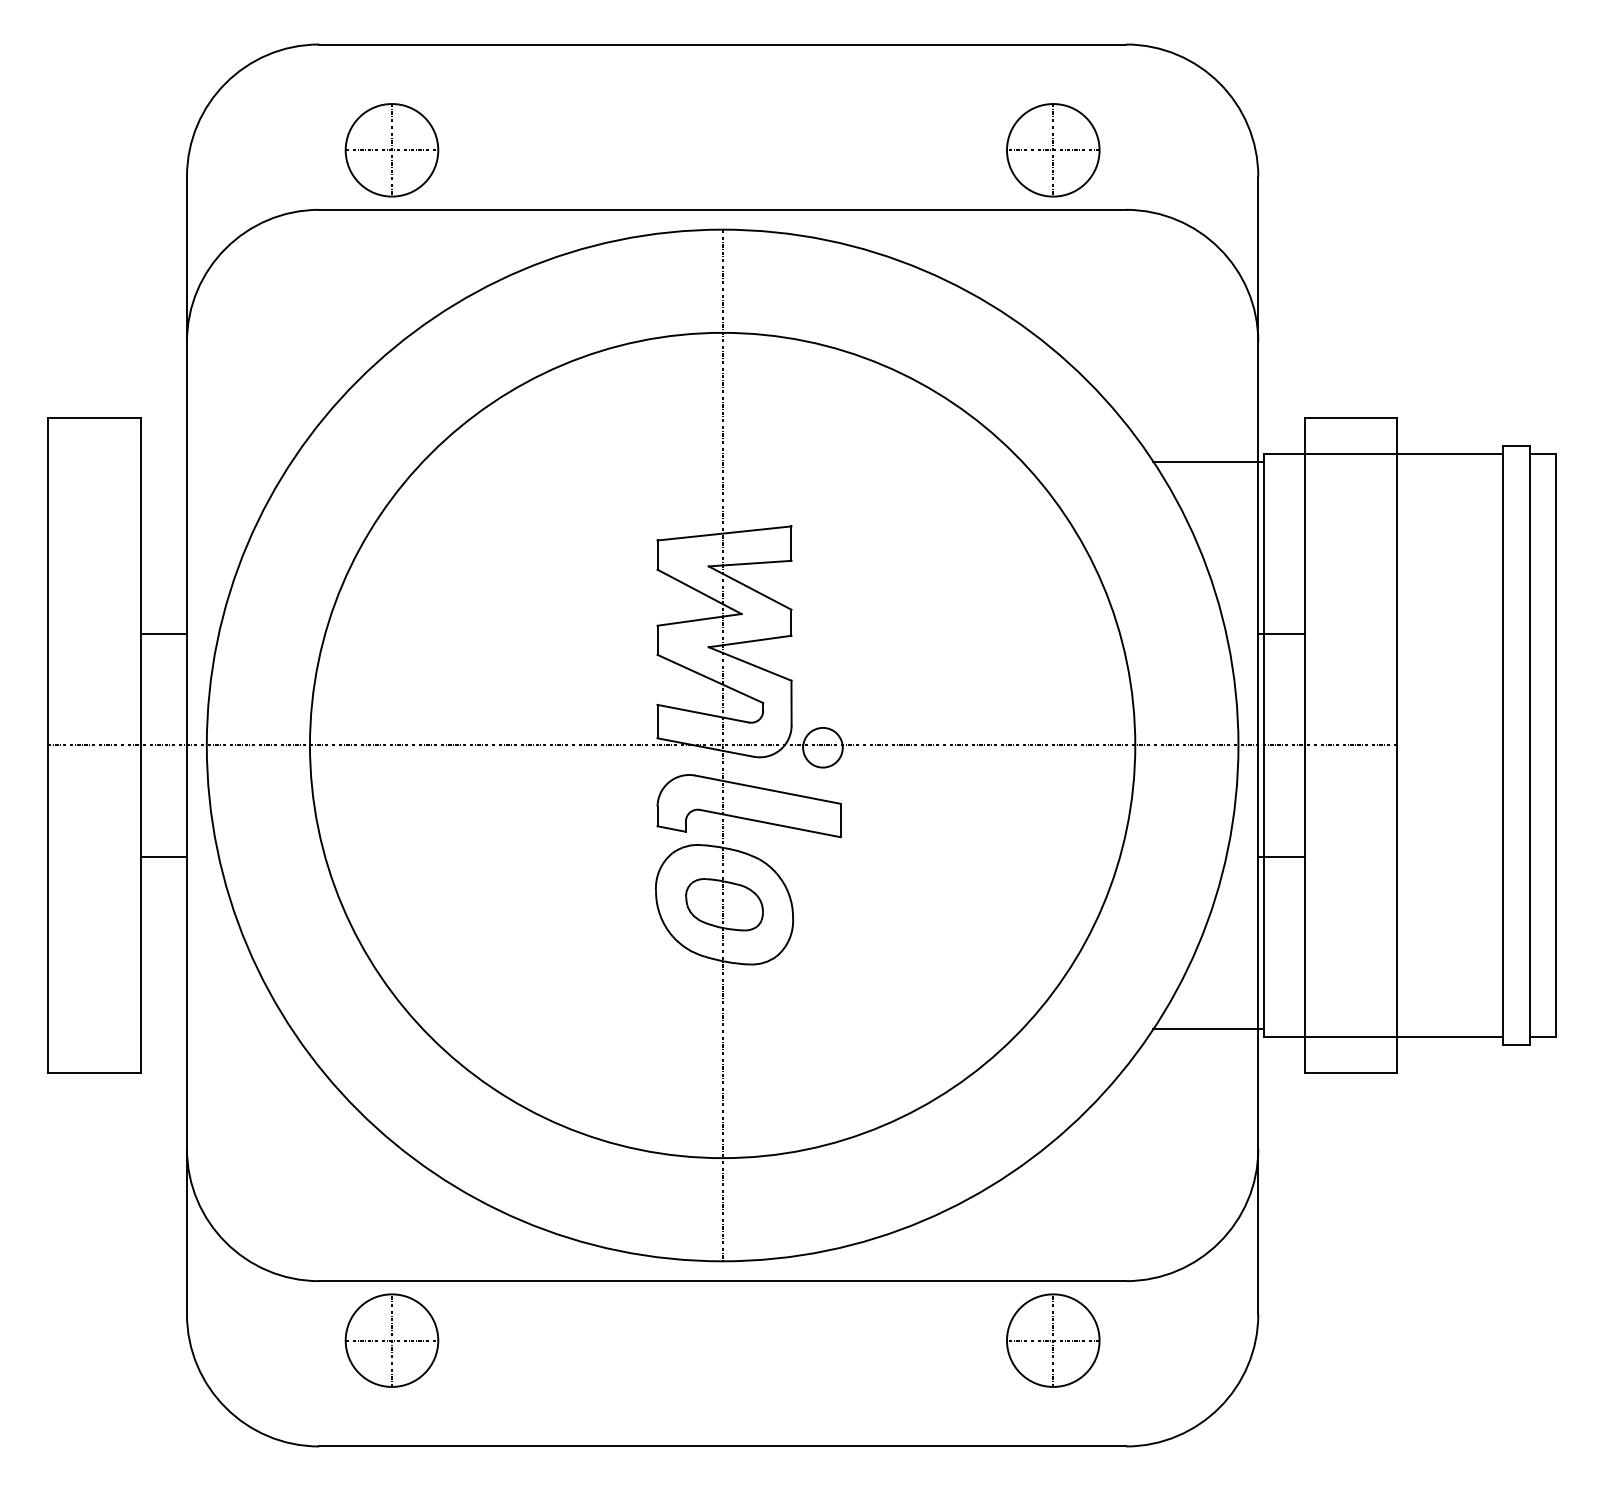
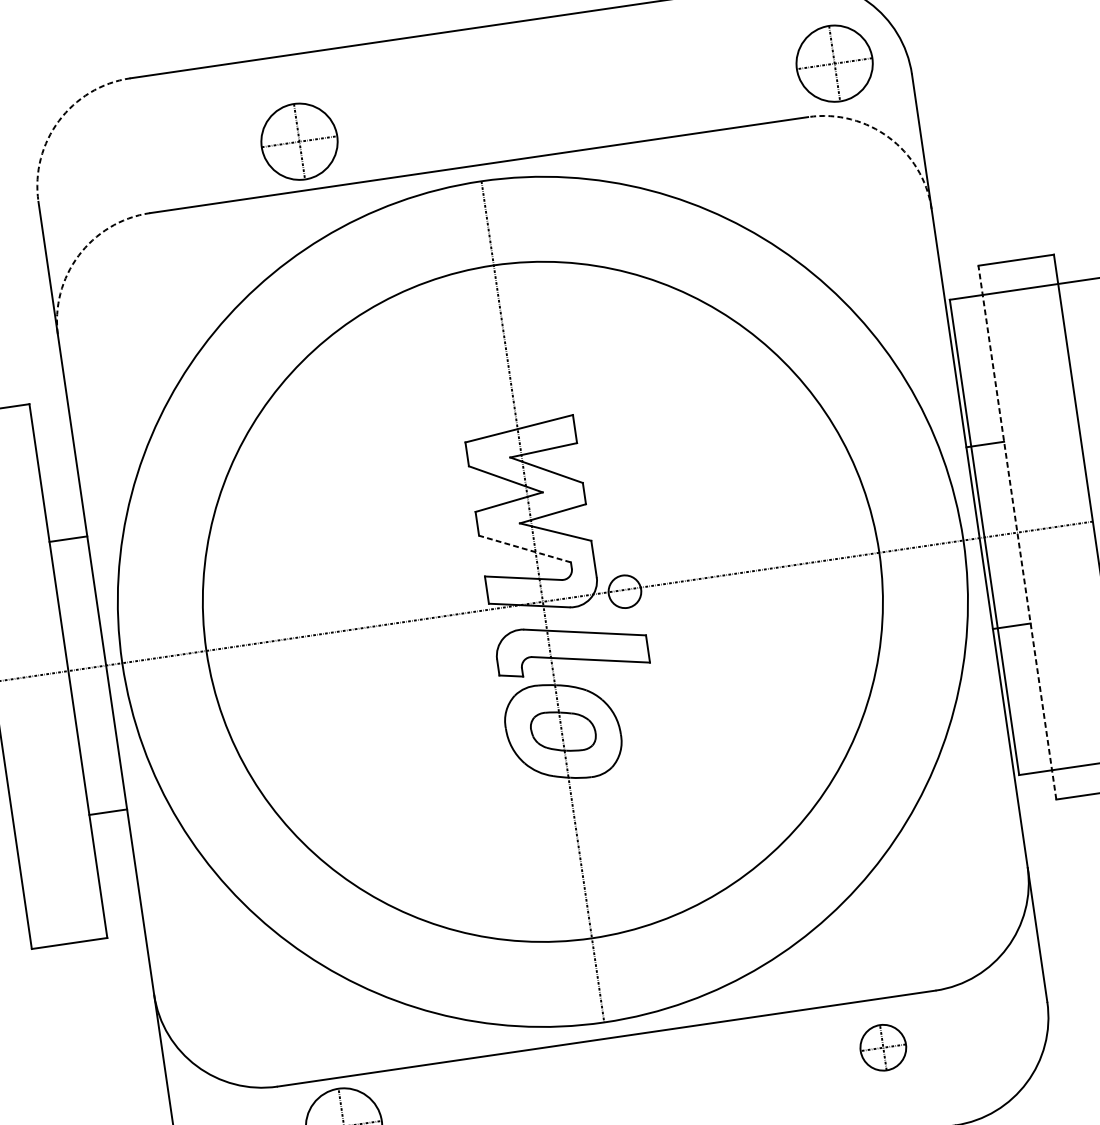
arc: (225, 83) -> (58, 121), solid -> dashed
part: (391, 150) -> (299, 141), moved
part: (1053, 150) -> (834, 63), moved
arc: (225, 248) -> (78, 255), solid -> dashed
arc: (1219, 248) -> (888, 137), solid -> dashed
line: (1208, 461) -> (905, 312), removed
line: (163, 634) -> (68, 539), moved
line: (709, 678) -> (524, 548), solid -> dashed
line: (1304, 745) -> (1017, 532), solid -> dashed
line: (163, 856) -> (107, 811), moved
line: (1208, 1029) -> (972, 775), removed
part: (1053, 1340) -> (883, 1047), size x0.6

